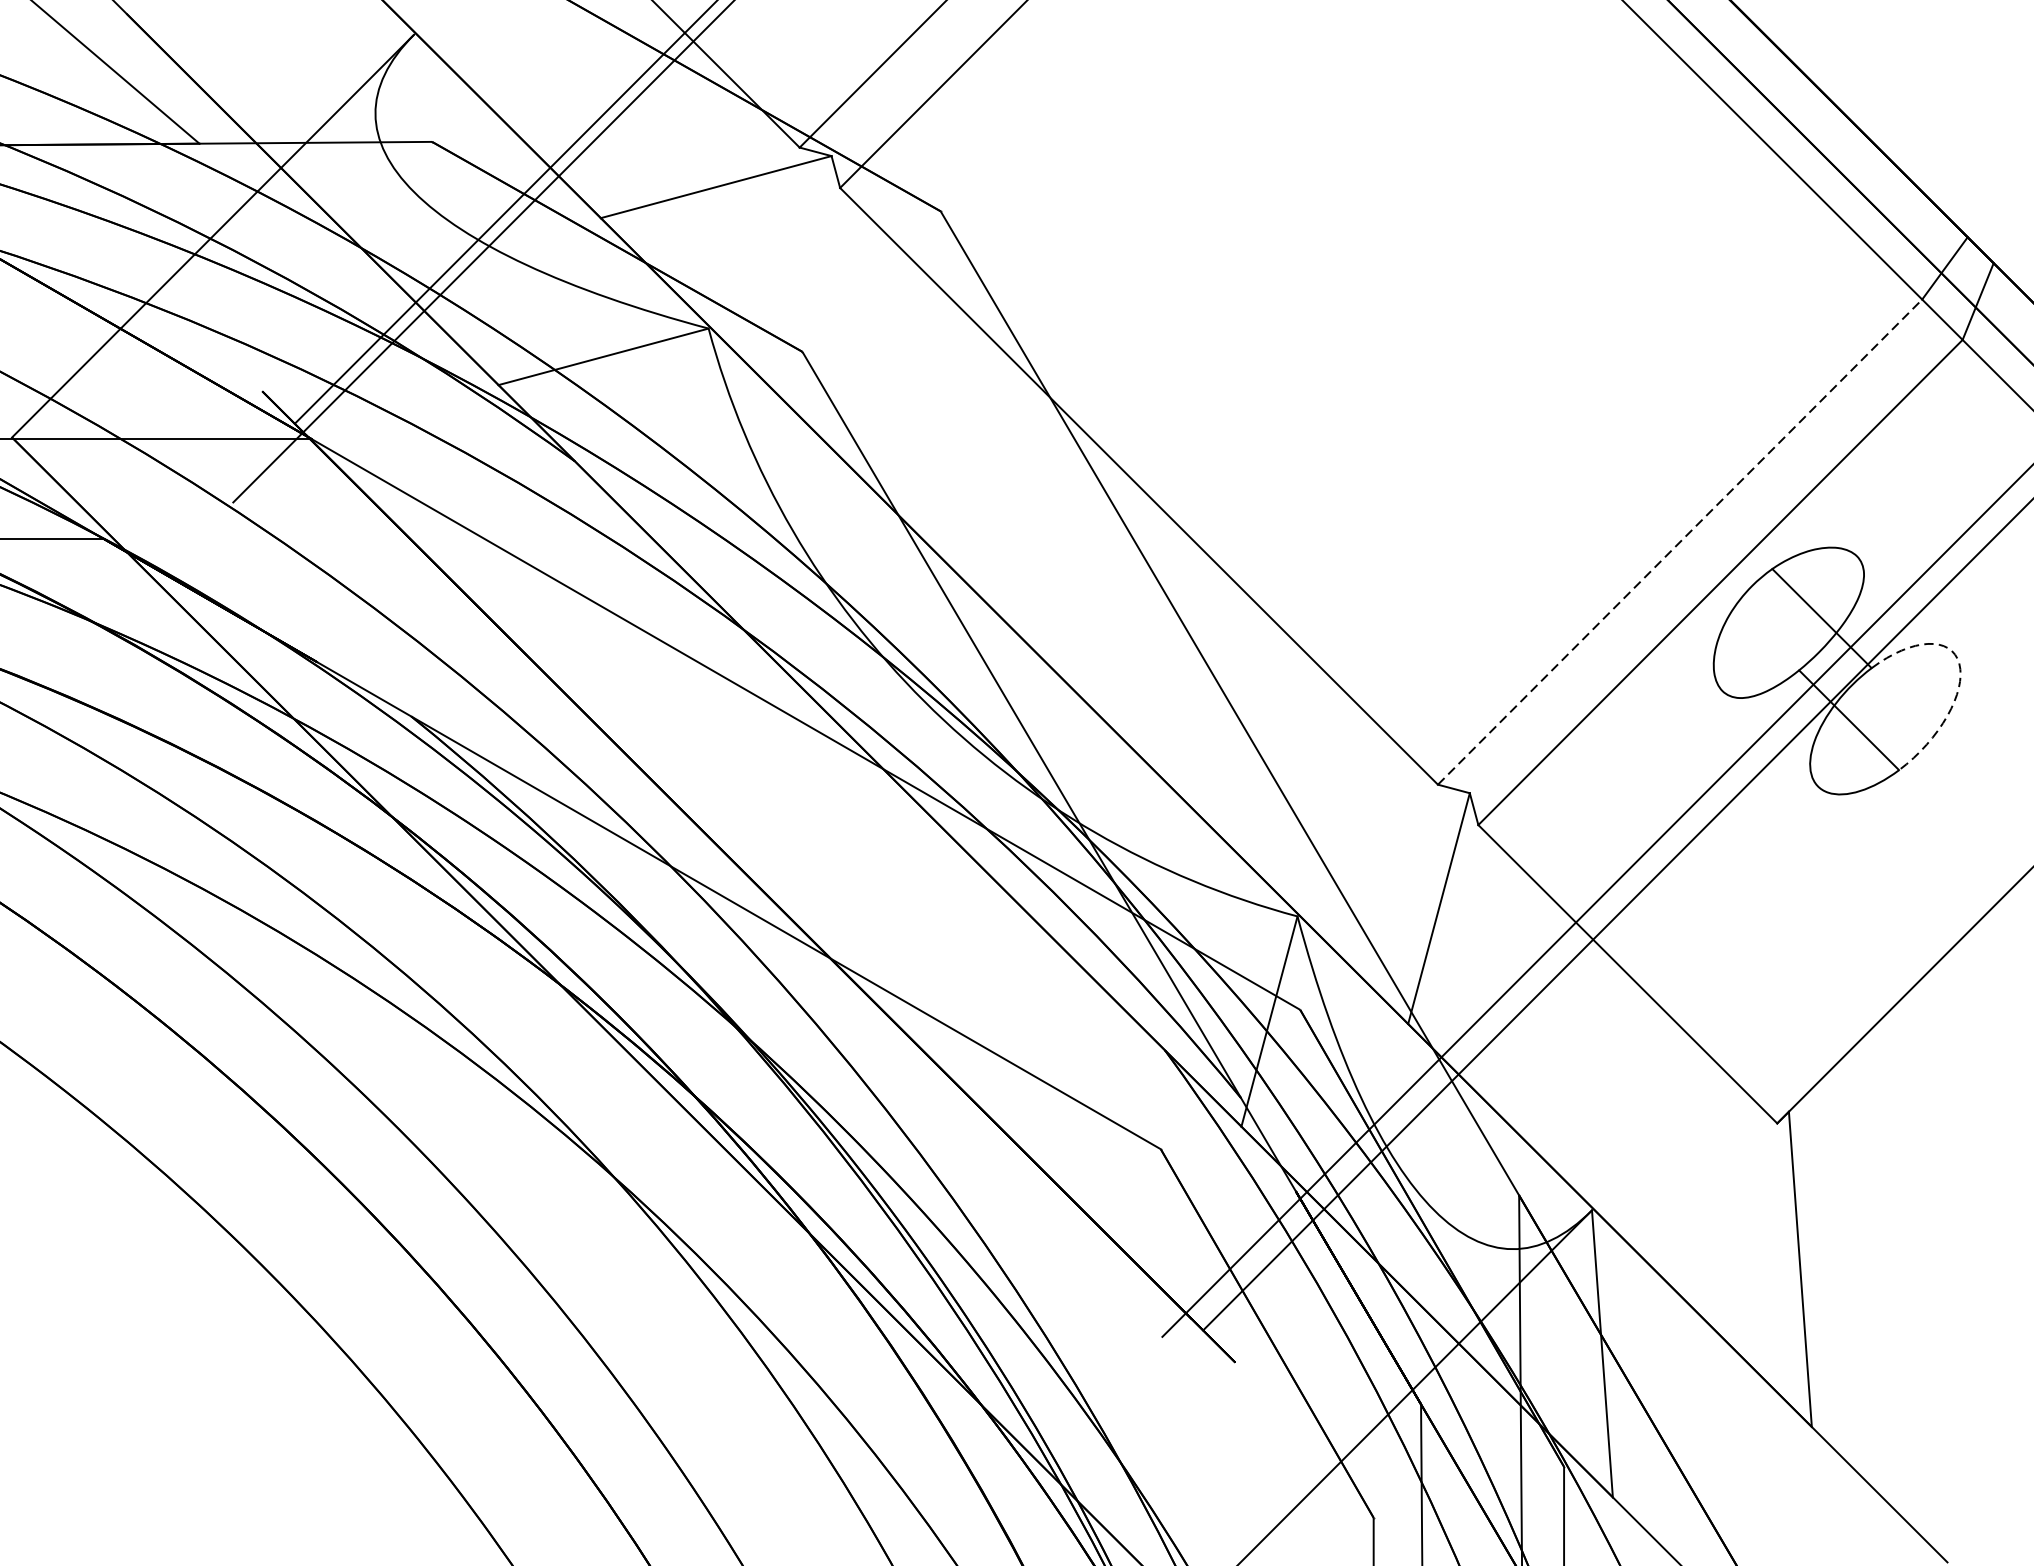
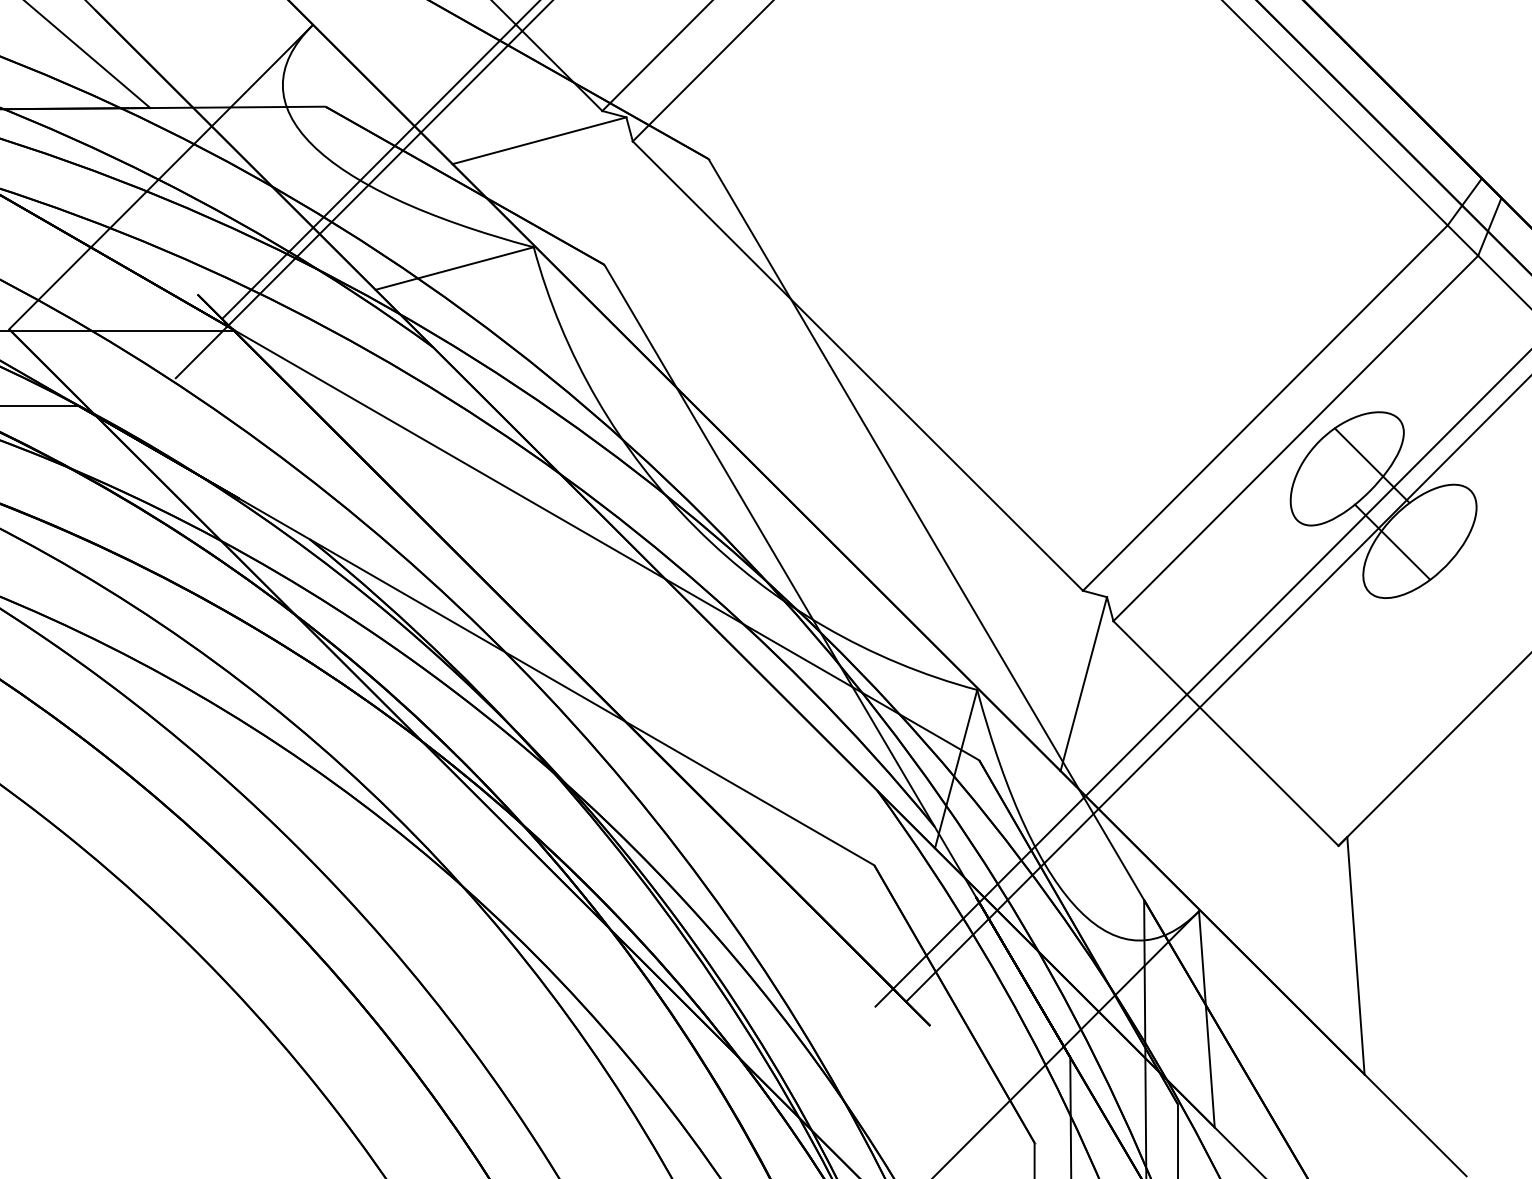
line: (1680, 541) -> (1265, 407), dashed -> solid
arc: (1960, 674) -> (1476, 507), dashed -> solid

